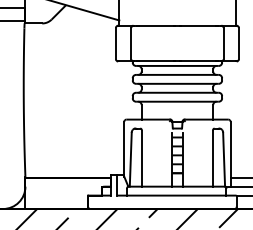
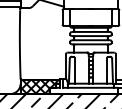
hatch: (68, 192) -> (40, 86), added

